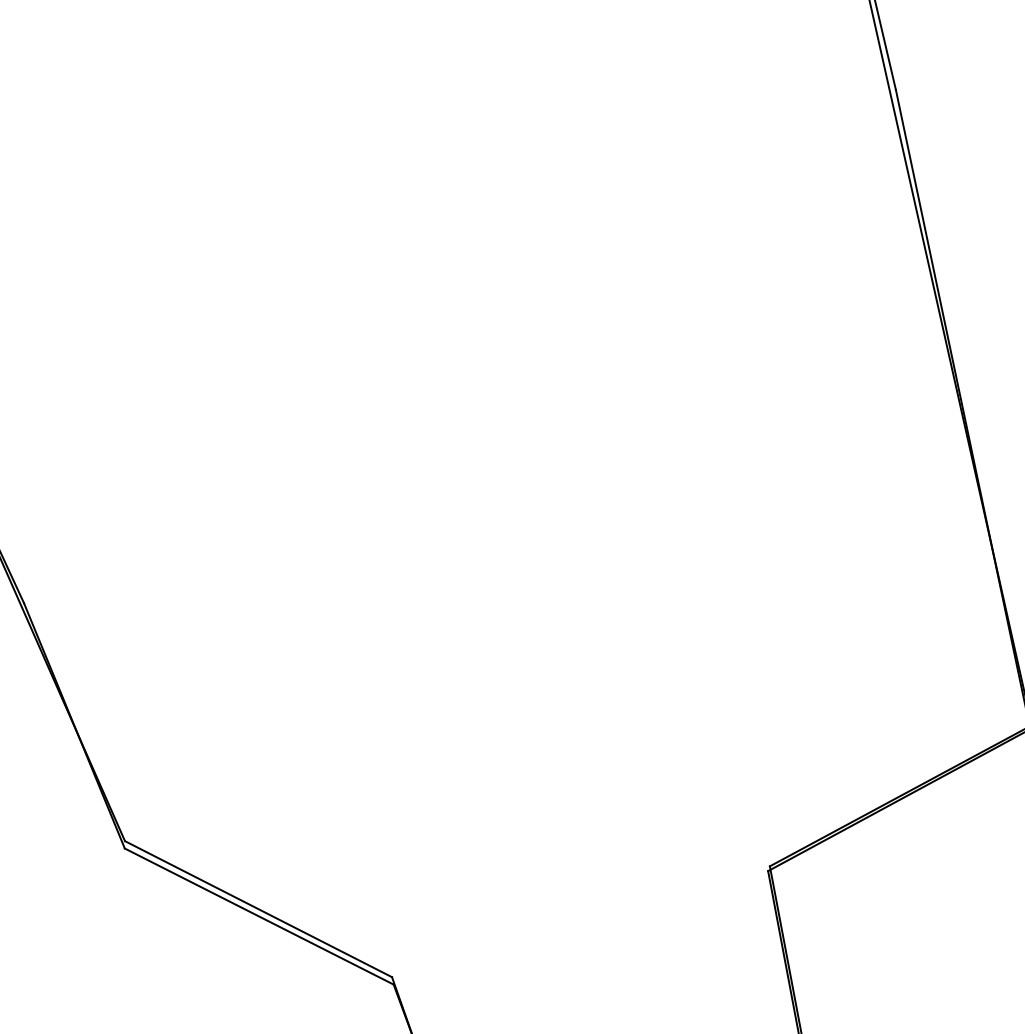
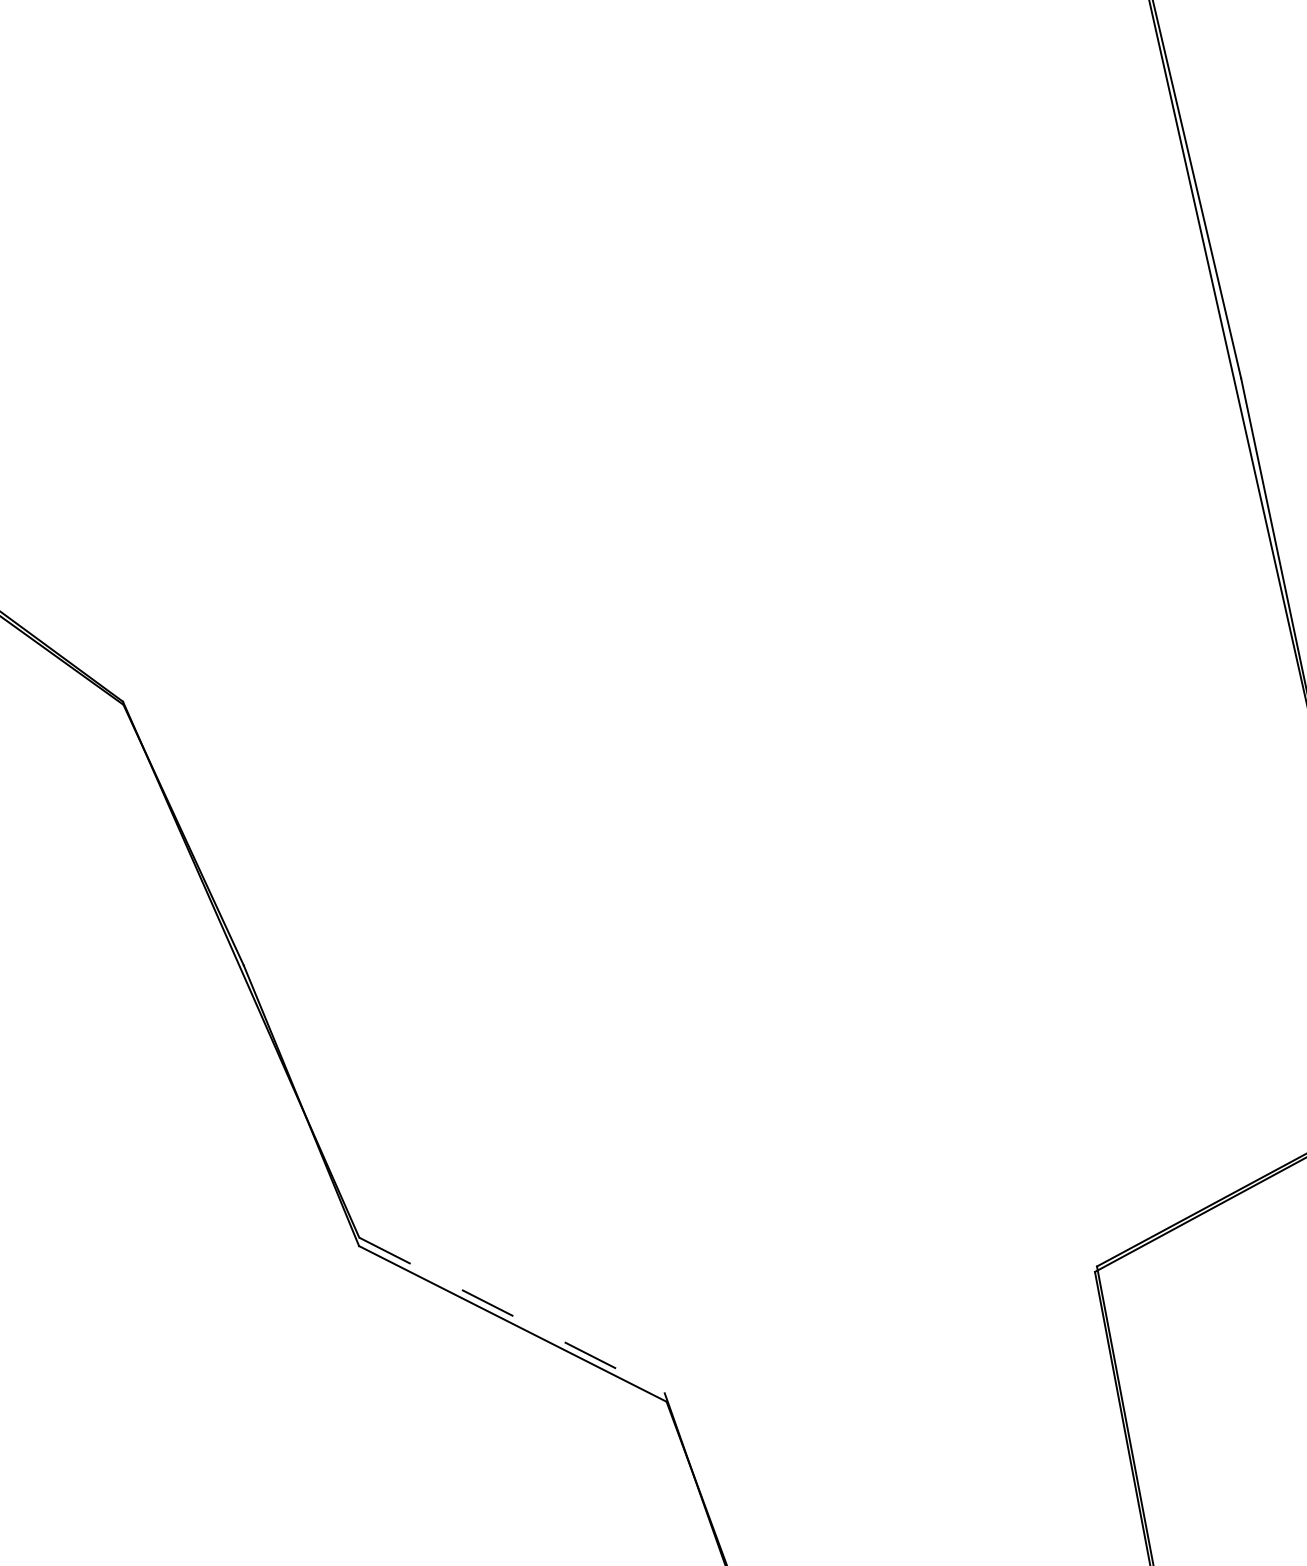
line: (258, 909) -> (512, 1315), solid -> dashed

